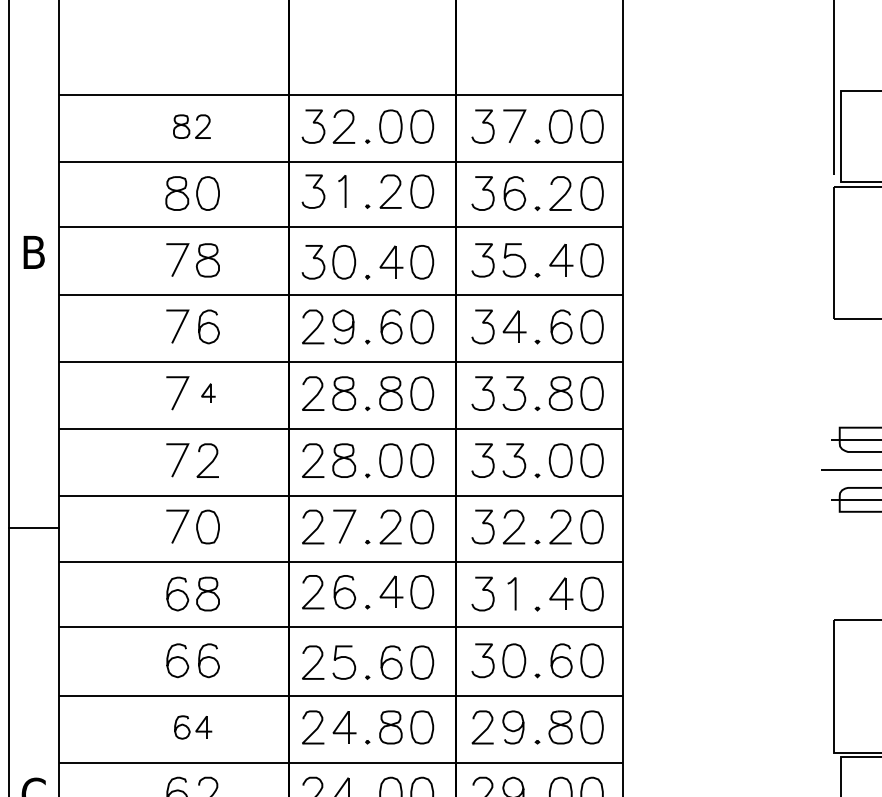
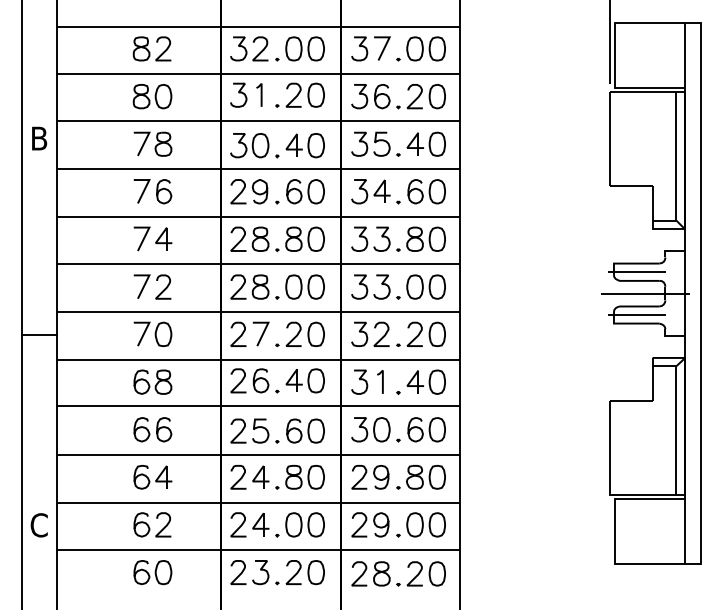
part: (191, 126) -> (151, 48), size x1.43
part: (207, 392) -> (163, 238), size x1.67
part: (192, 727) -> (152, 477), size x1.43

